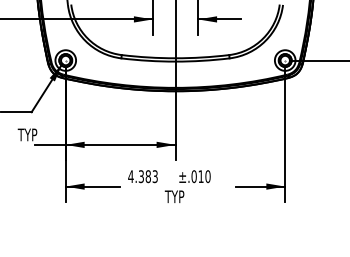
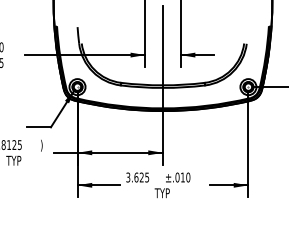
text: (27, 135) -> (47, 145), TYP -> )
text: (142, 176) -> (137, 177), 4.383 -> 3.625

